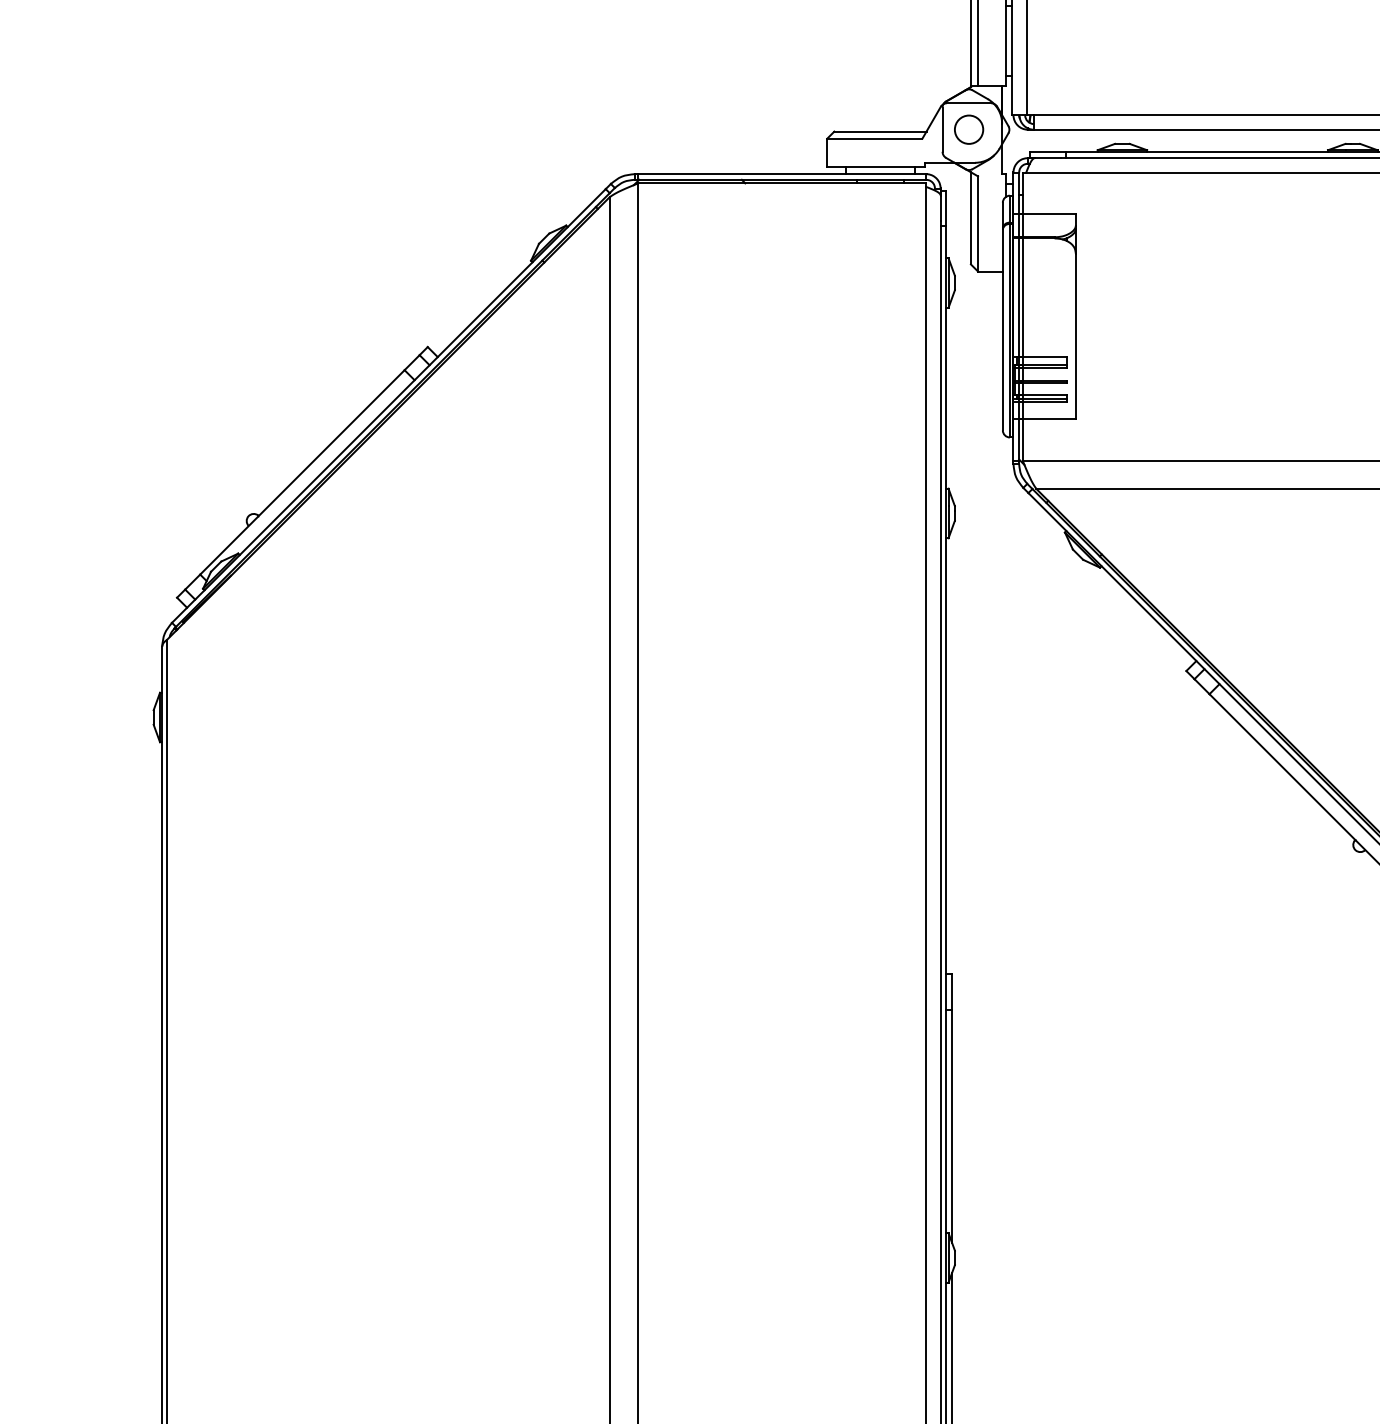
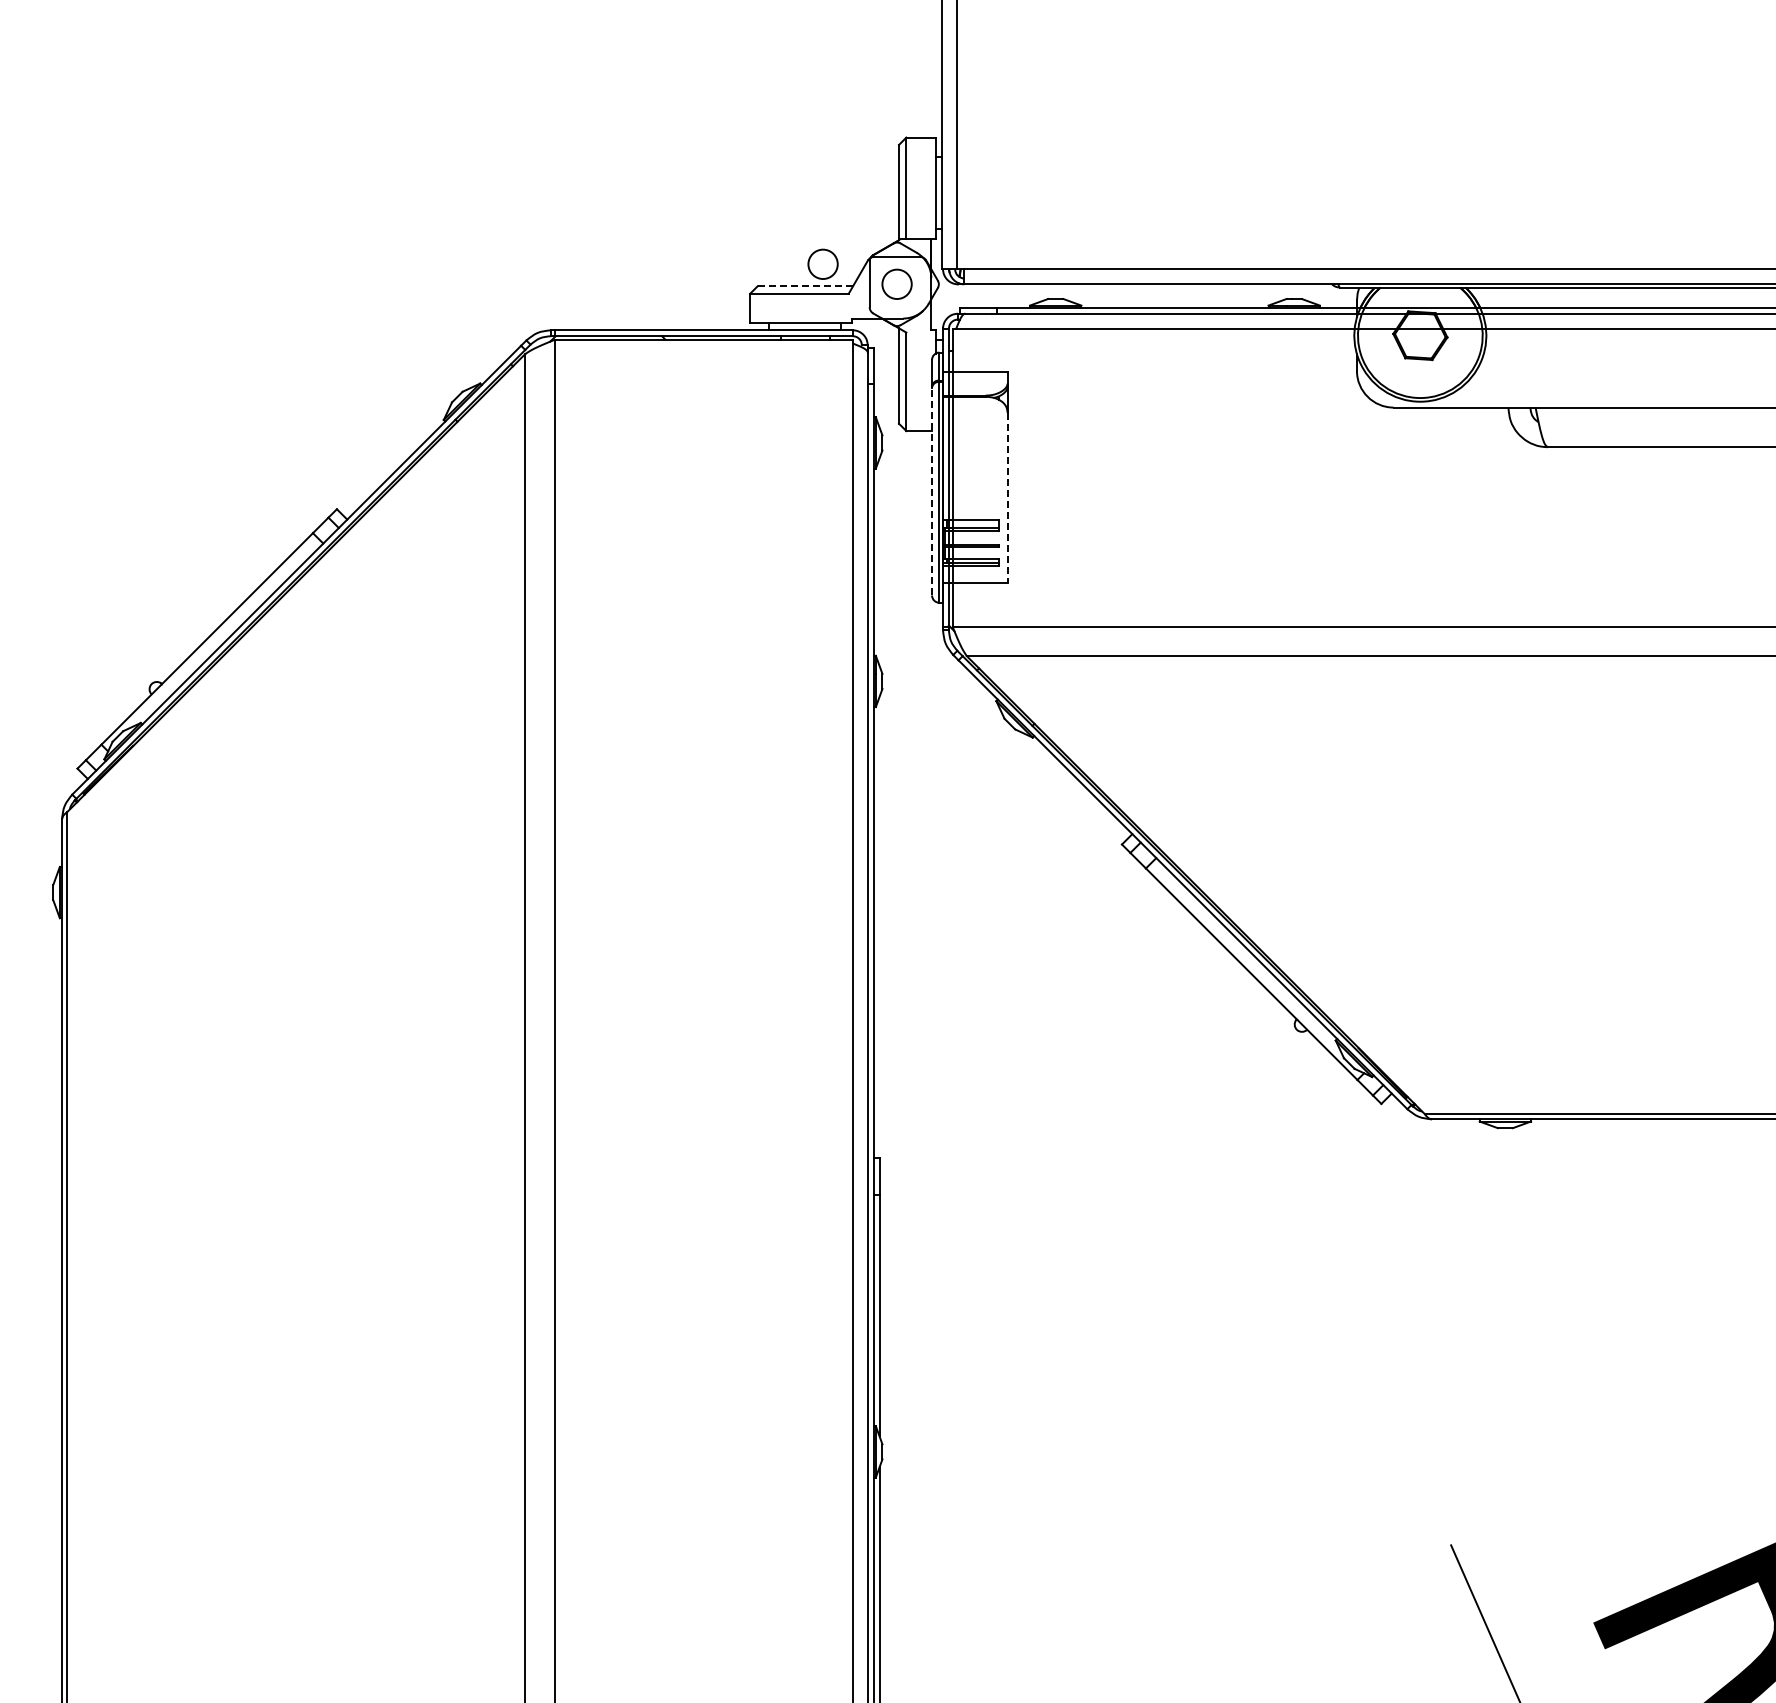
circle: (896, 109) -> (822, 263), added
line: (880, 131) -> (805, 286), solid -> dashed
line: (1003, 329) -> (932, 491), solid -> dashed
line: (1075, 336) -> (1007, 498), solid -> dashed

